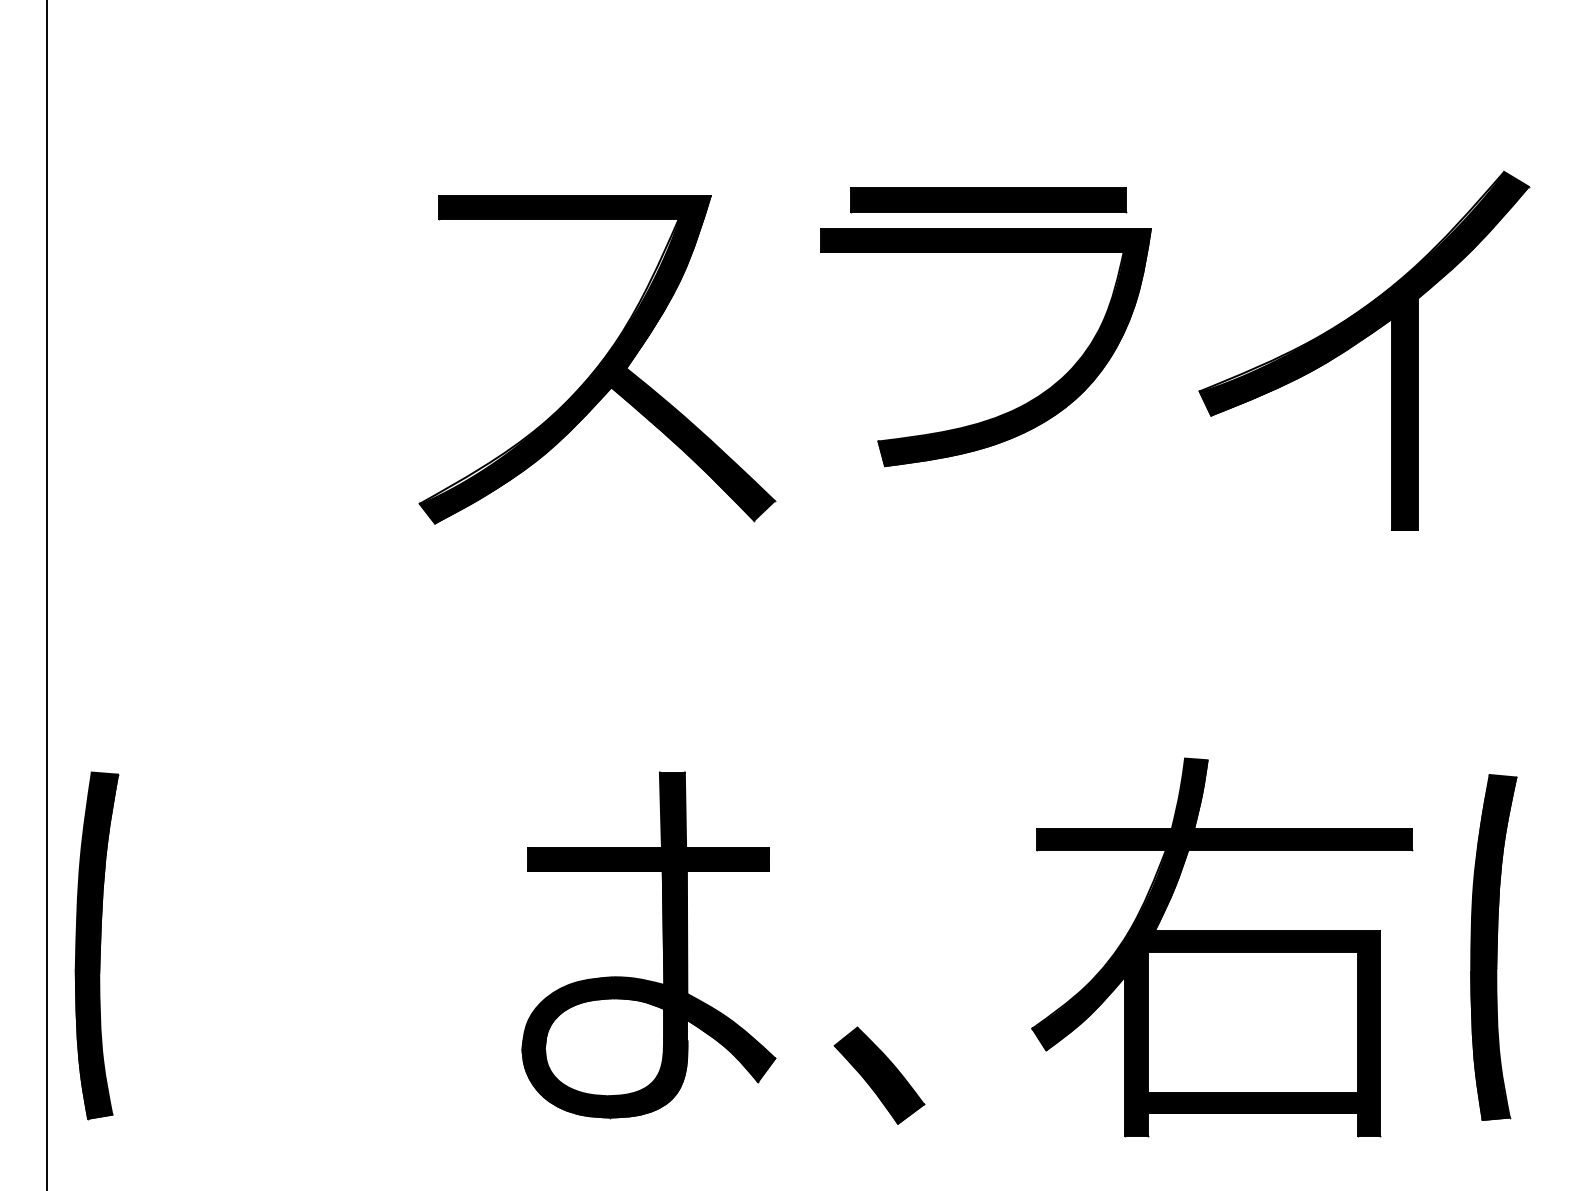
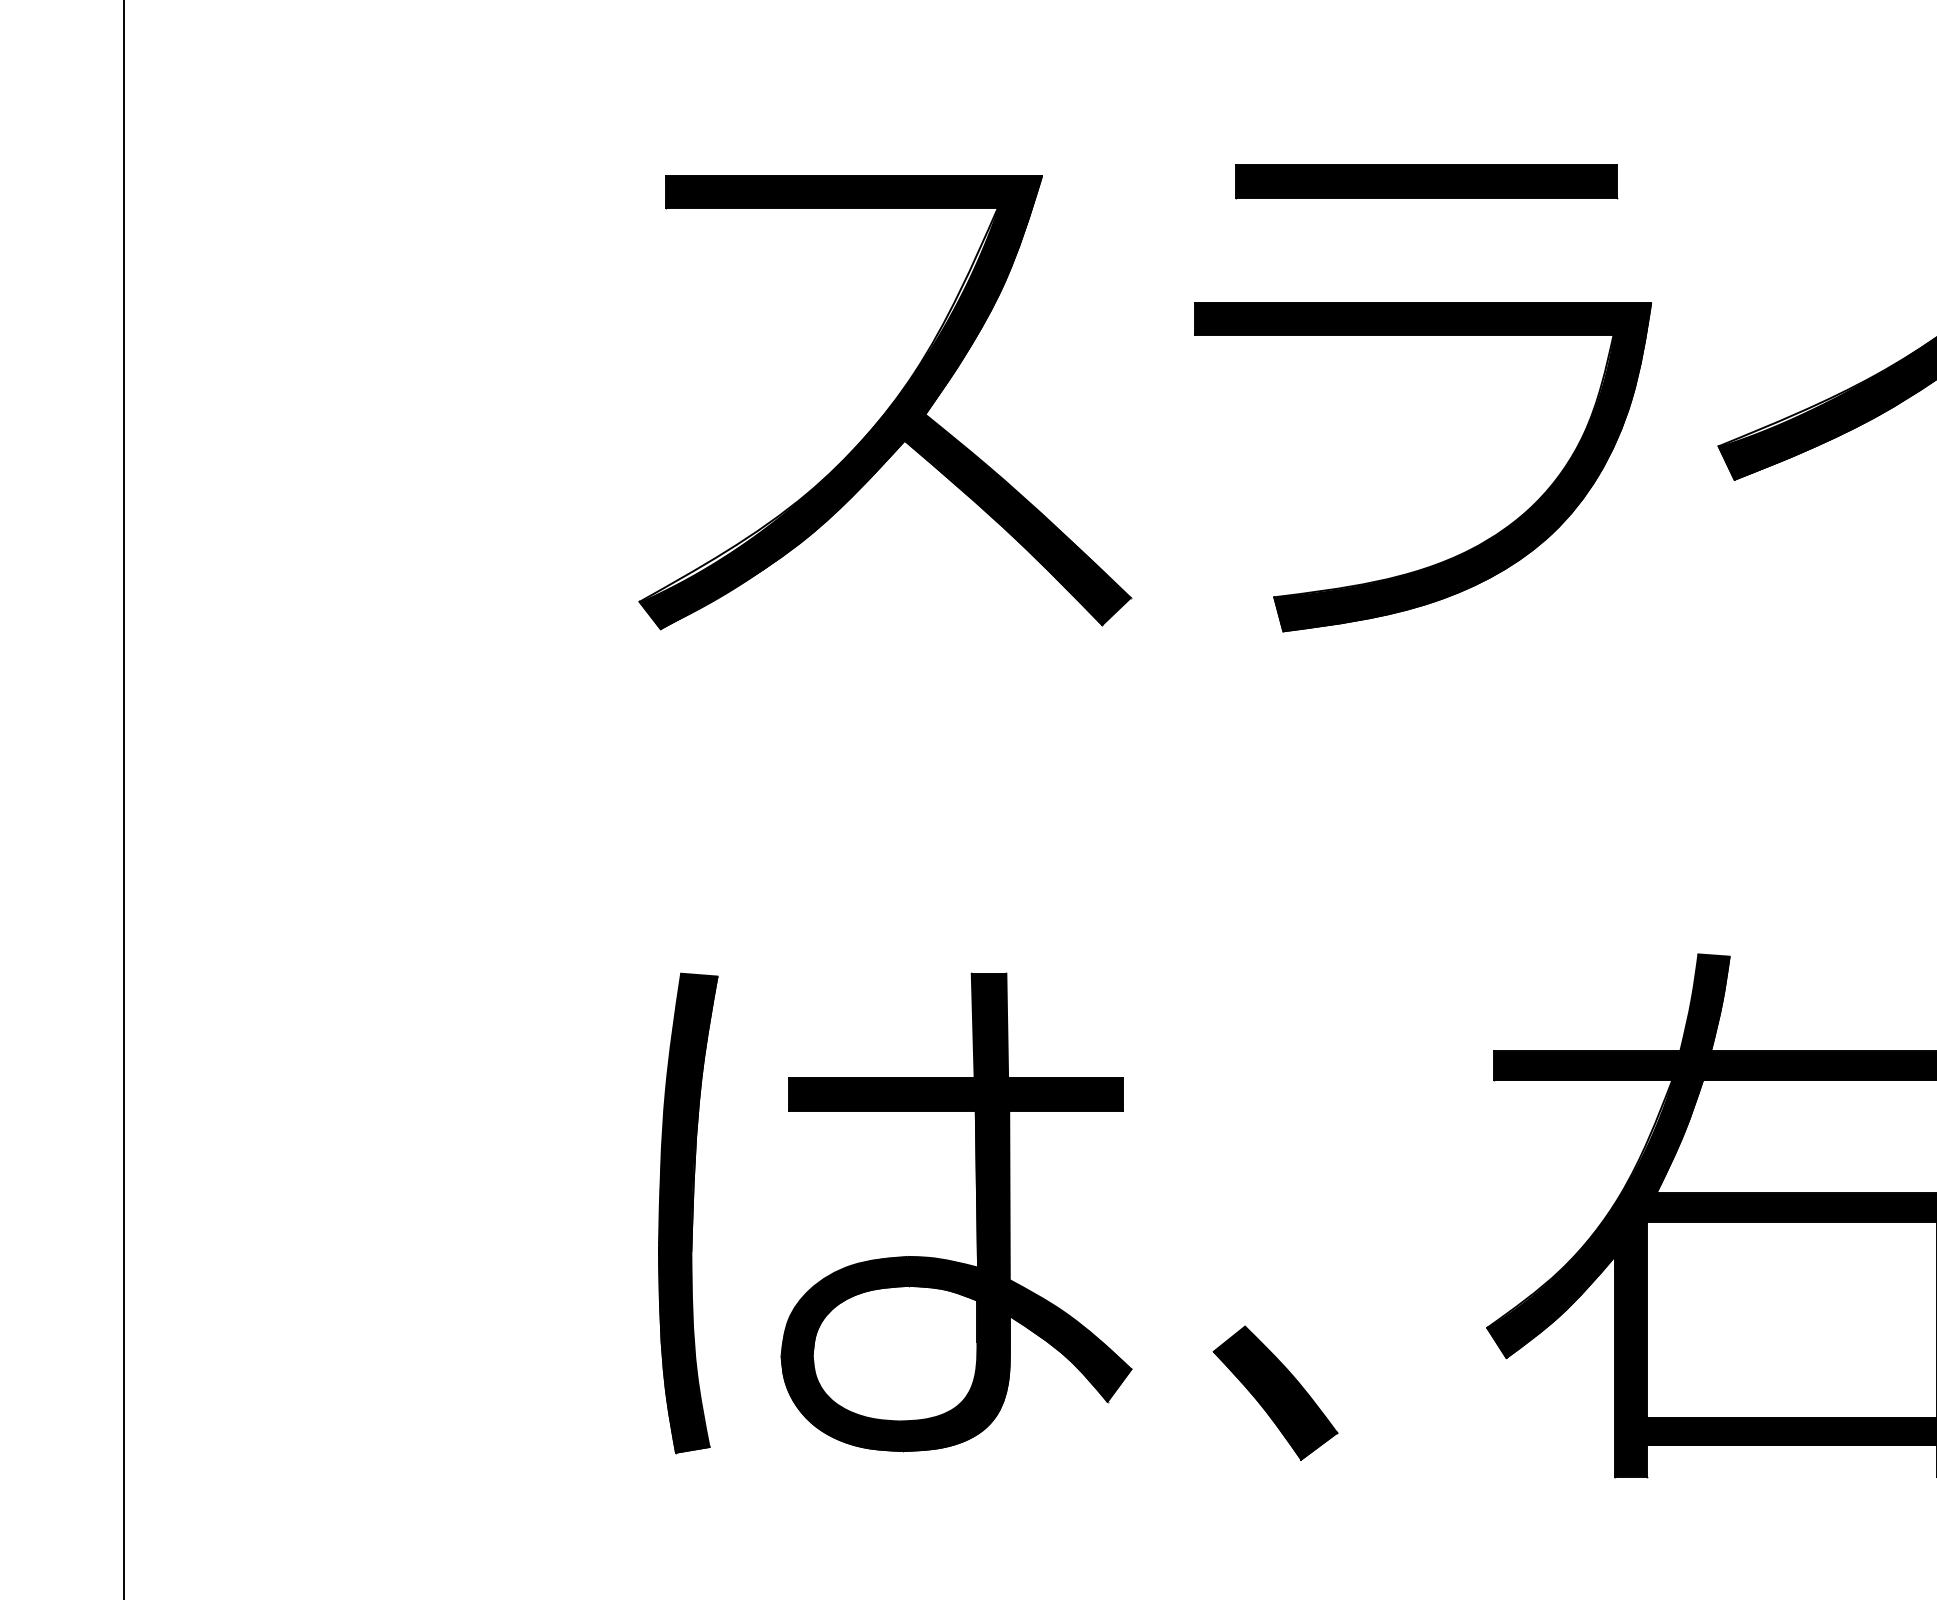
part: (1015, 408) -> (1463, 551), moved
part: (96, 945) -> (687, 1212), moved

